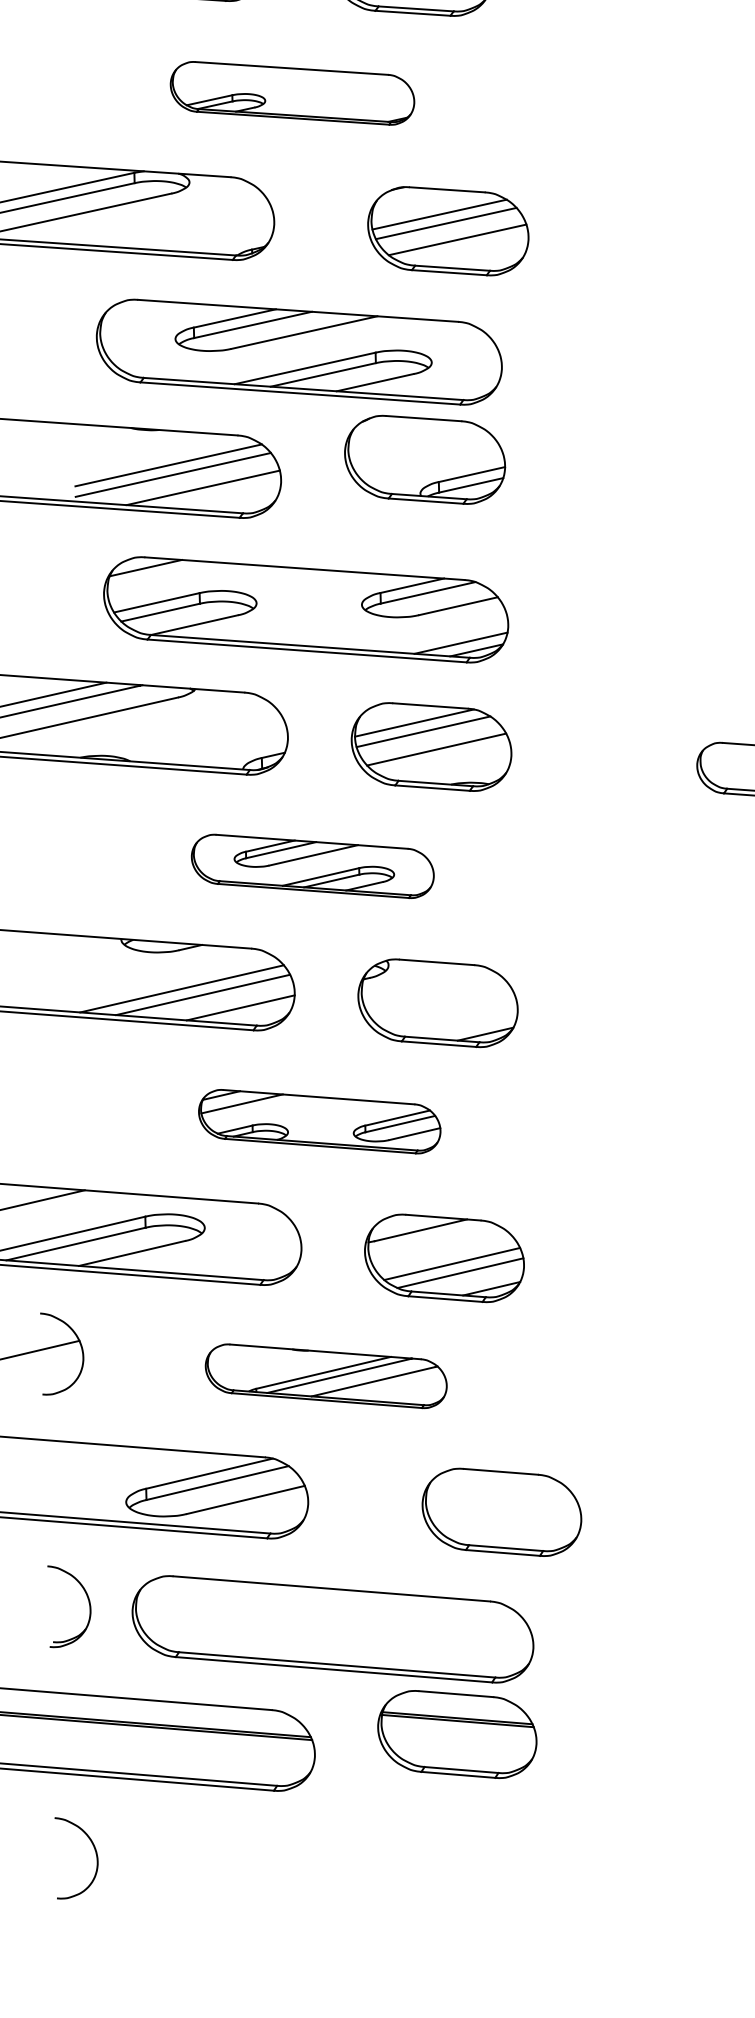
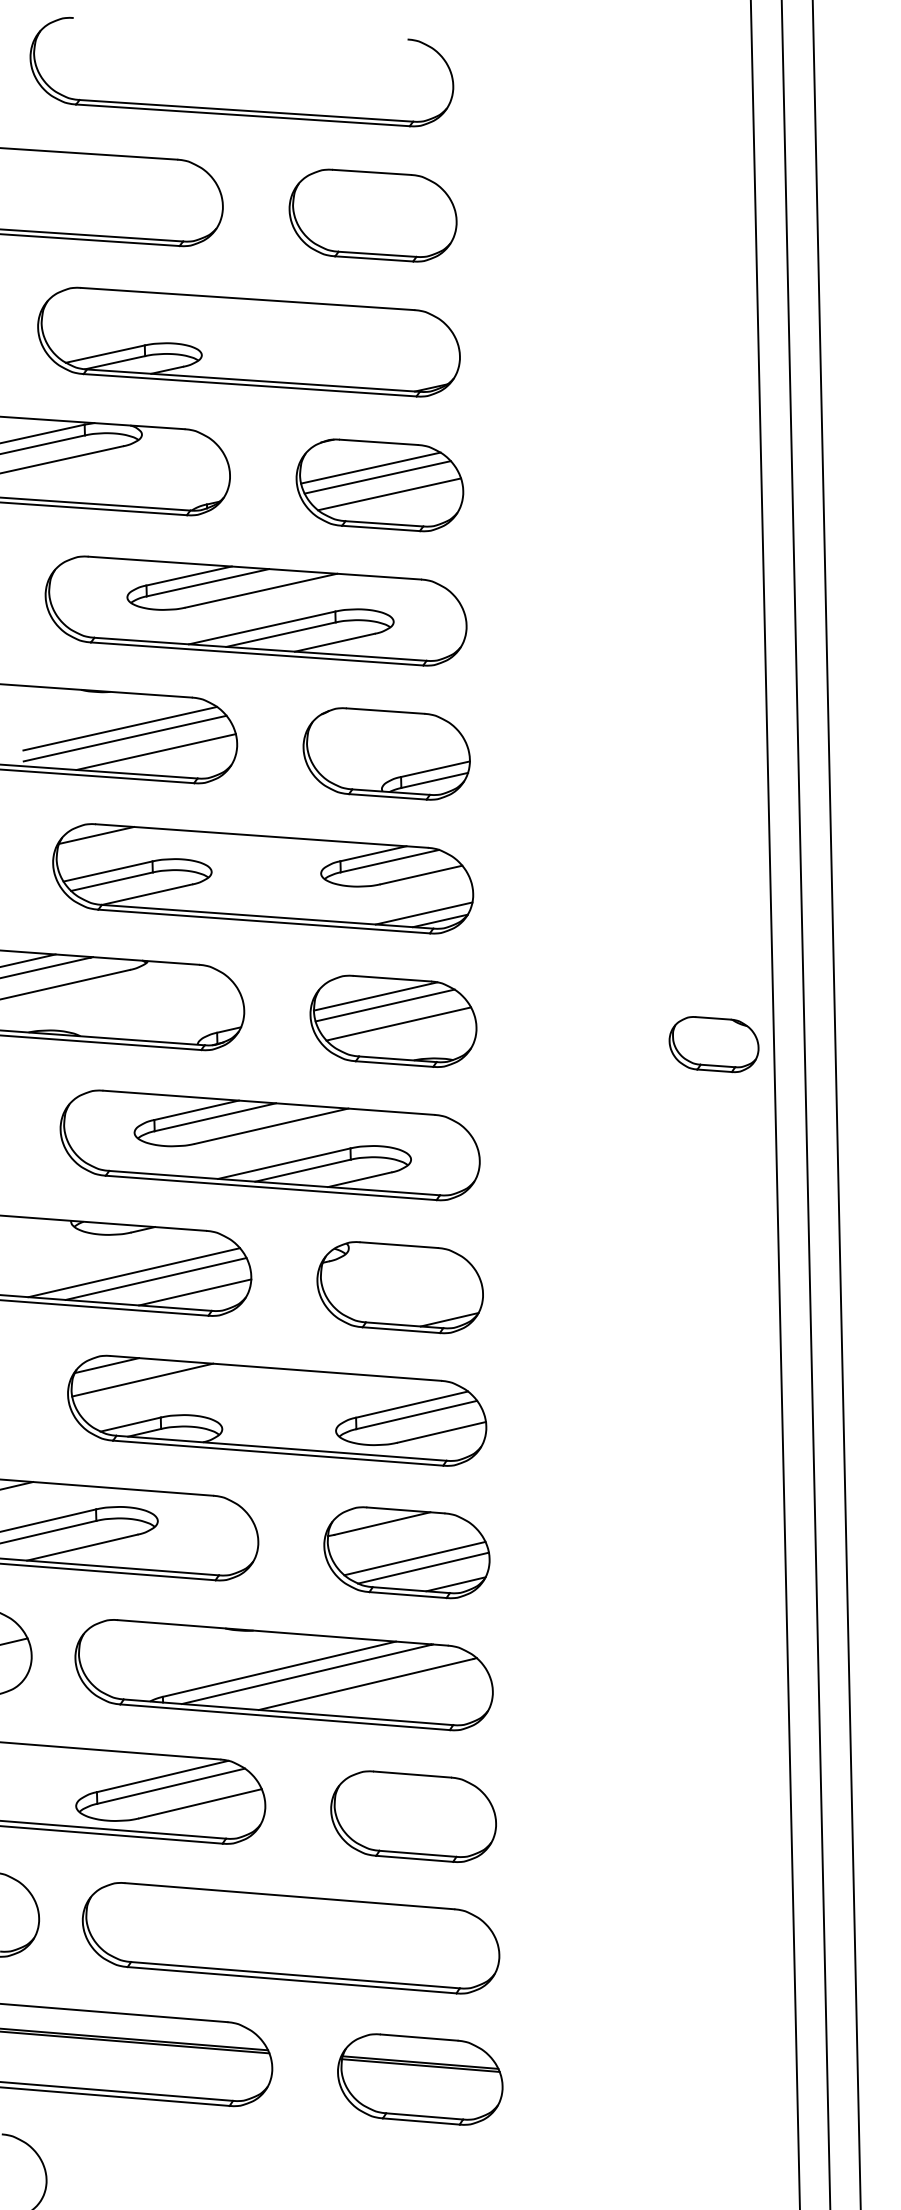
part: (292, 92) -> (248, 341), size x1.67
part: (447, 231) -> (379, 485), moved
part: (424, 459) -> (386, 753), moved
part: (312, 866) -> (269, 1145), size x1.67
part: (319, 1121) -> (277, 1410), size x1.67
part: (325, 1376) -> (283, 1675), size x1.67
part: (501, 1512) -> (413, 1816), moved
part: (457, 1734) -> (420, 2079), moved

